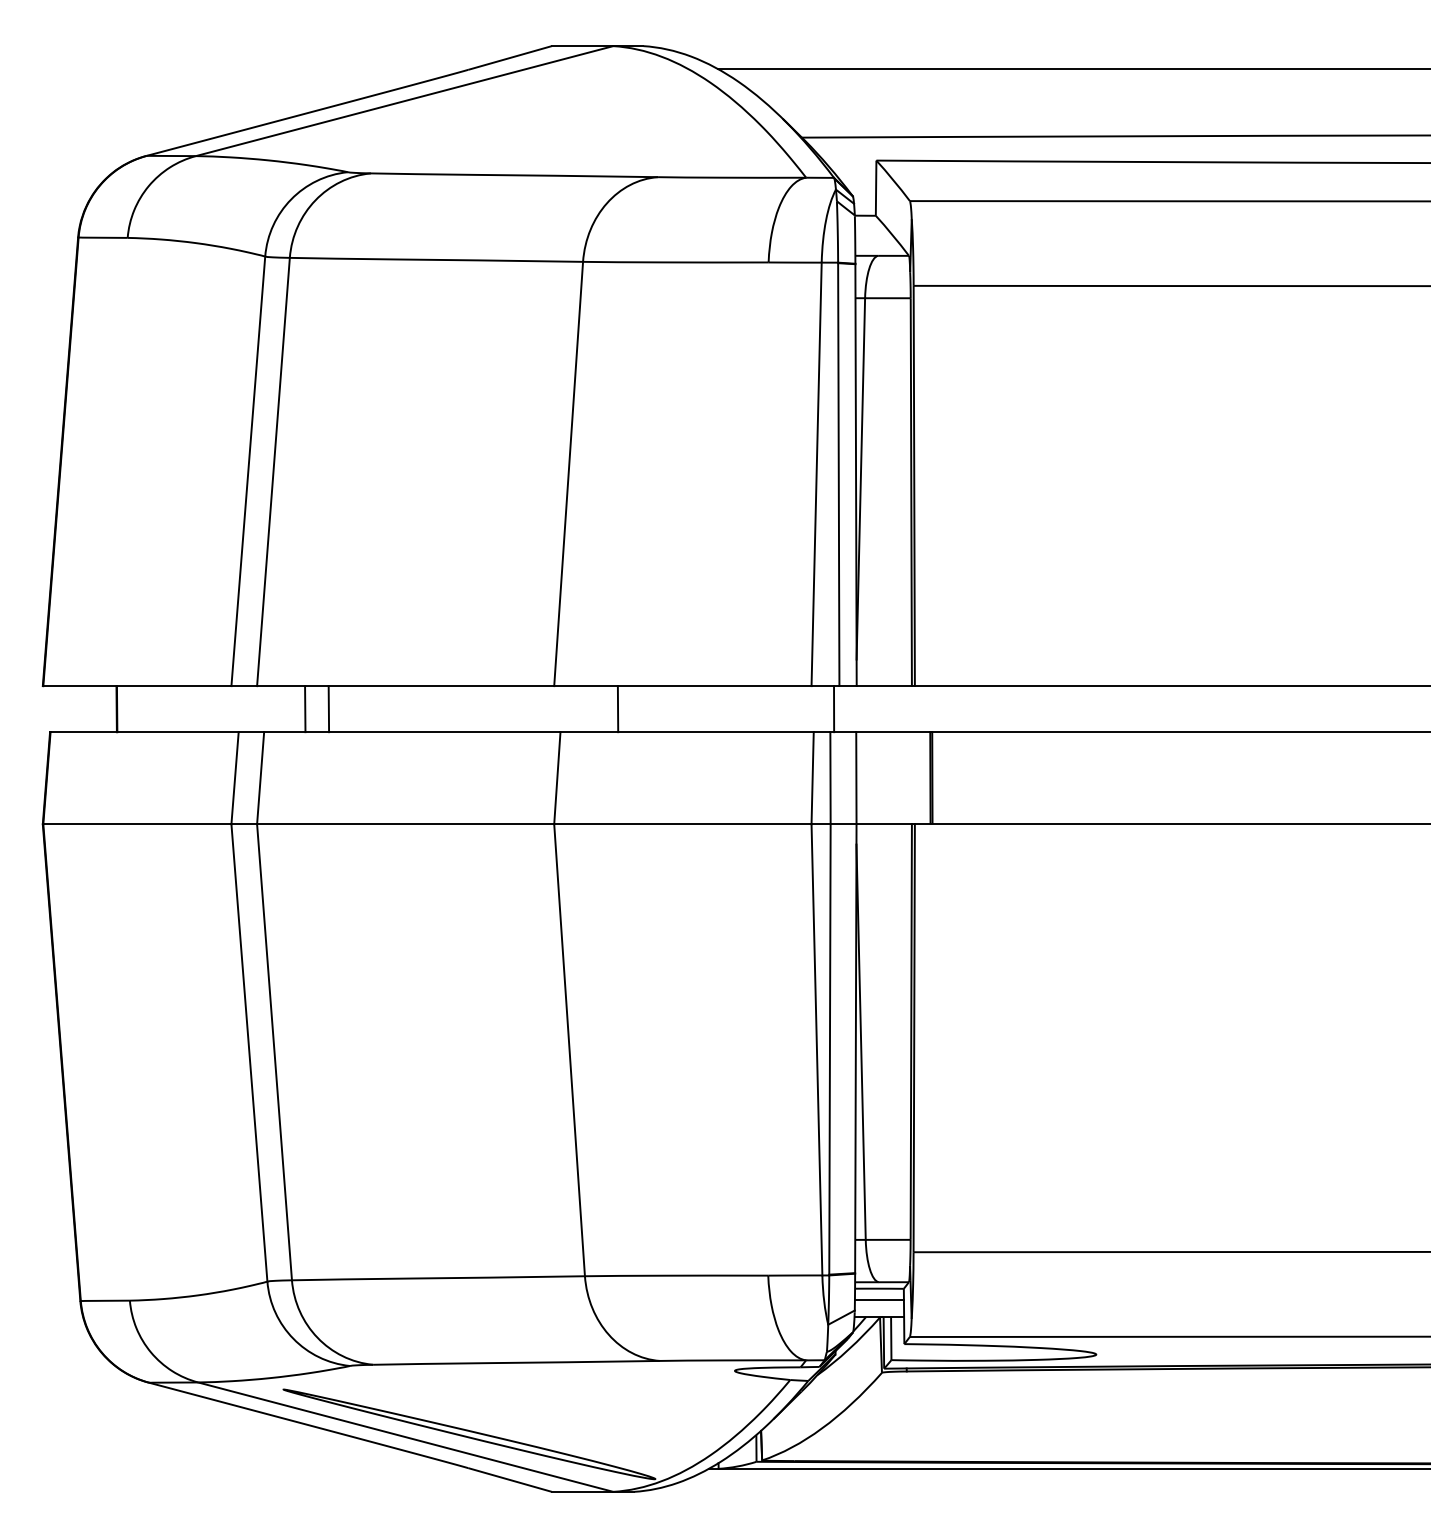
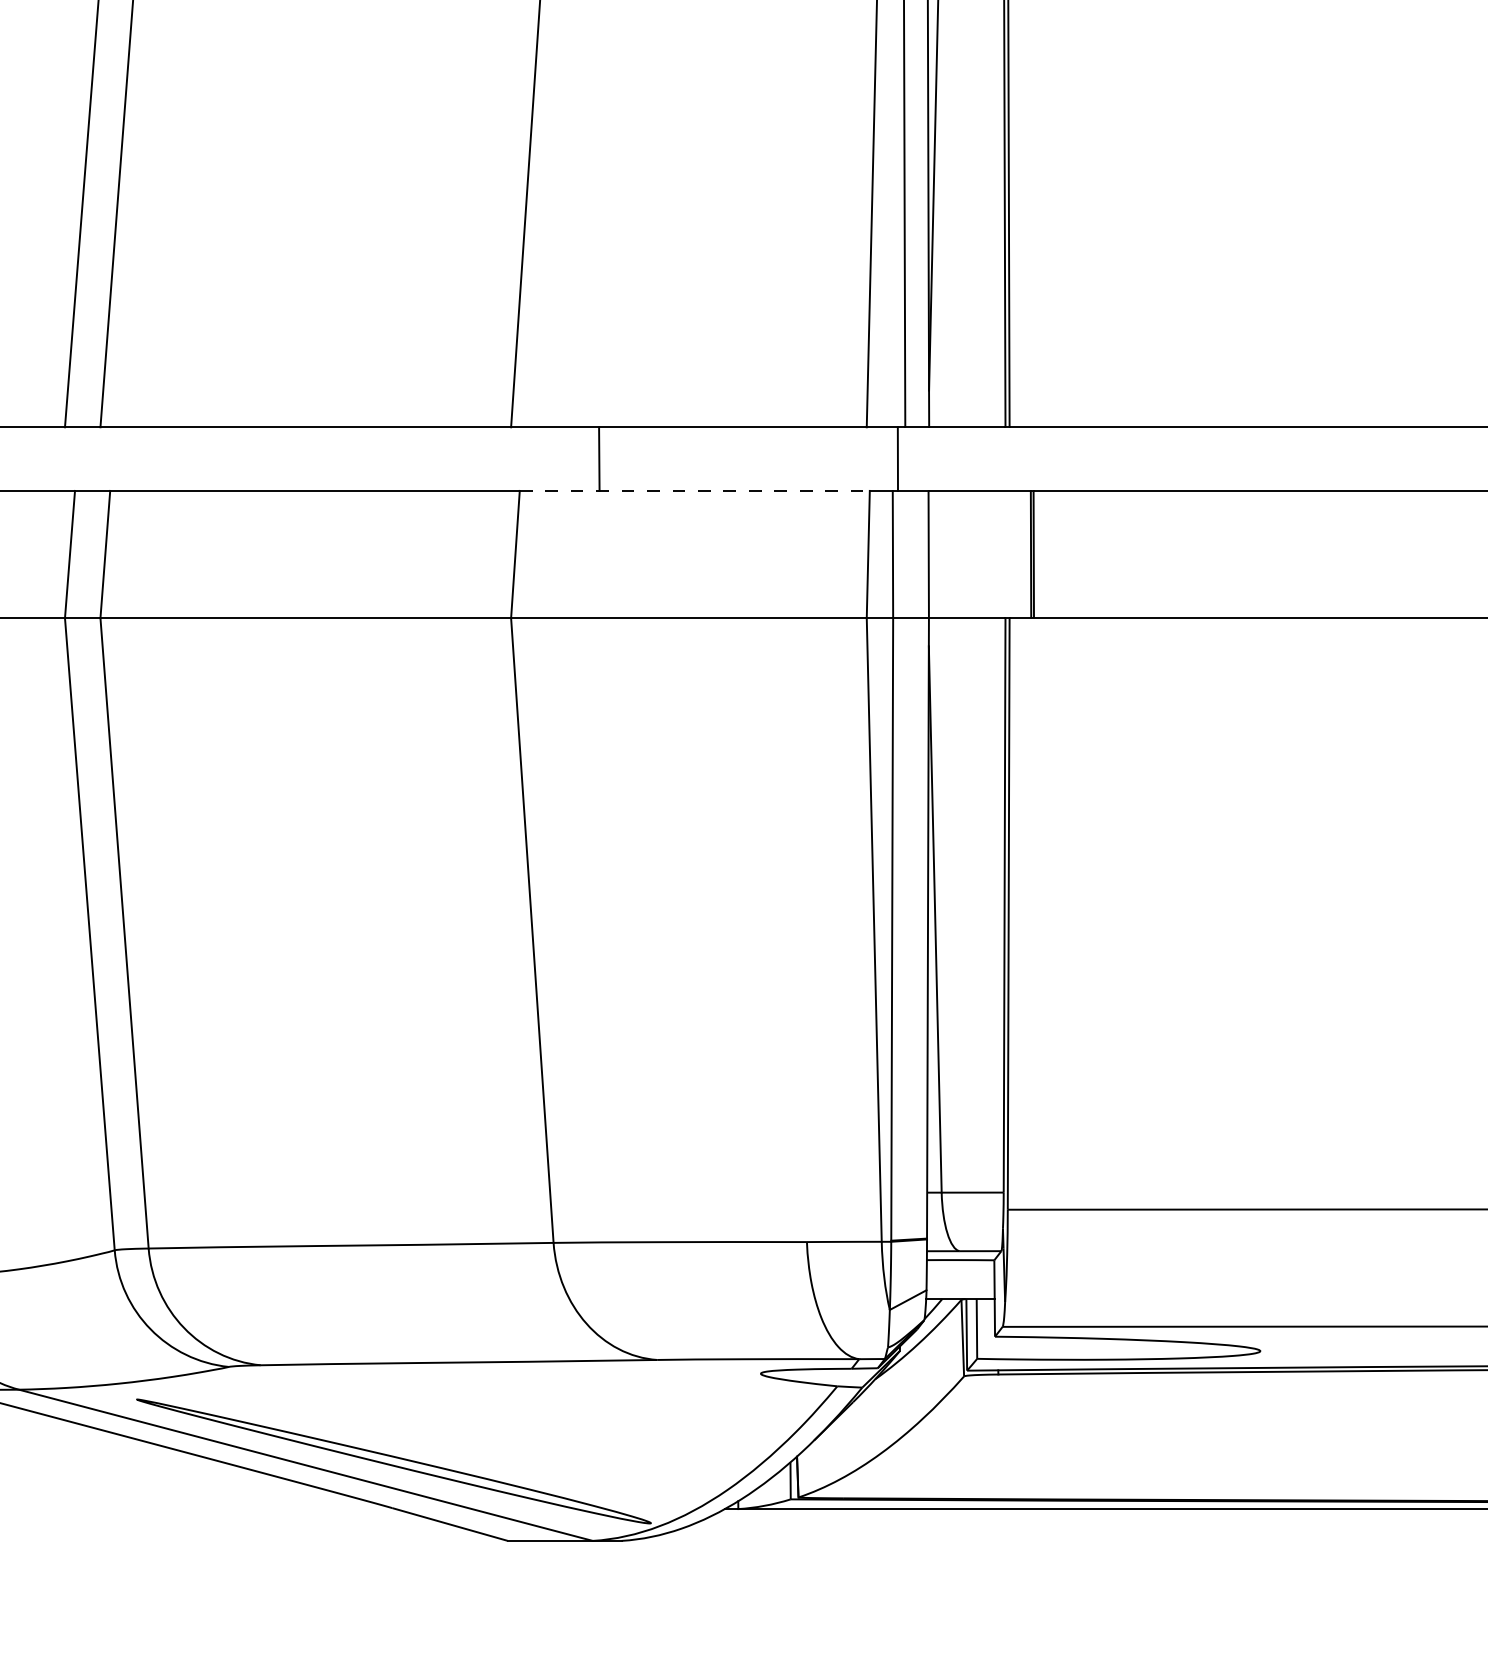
line: (305, 709) -> (167, 459), removed
line: (328, 709) -> (199, 459), removed
line: (687, 732) -> (695, 491), solid -> dashed
line: (878, 1300) -> (959, 1276), removed

